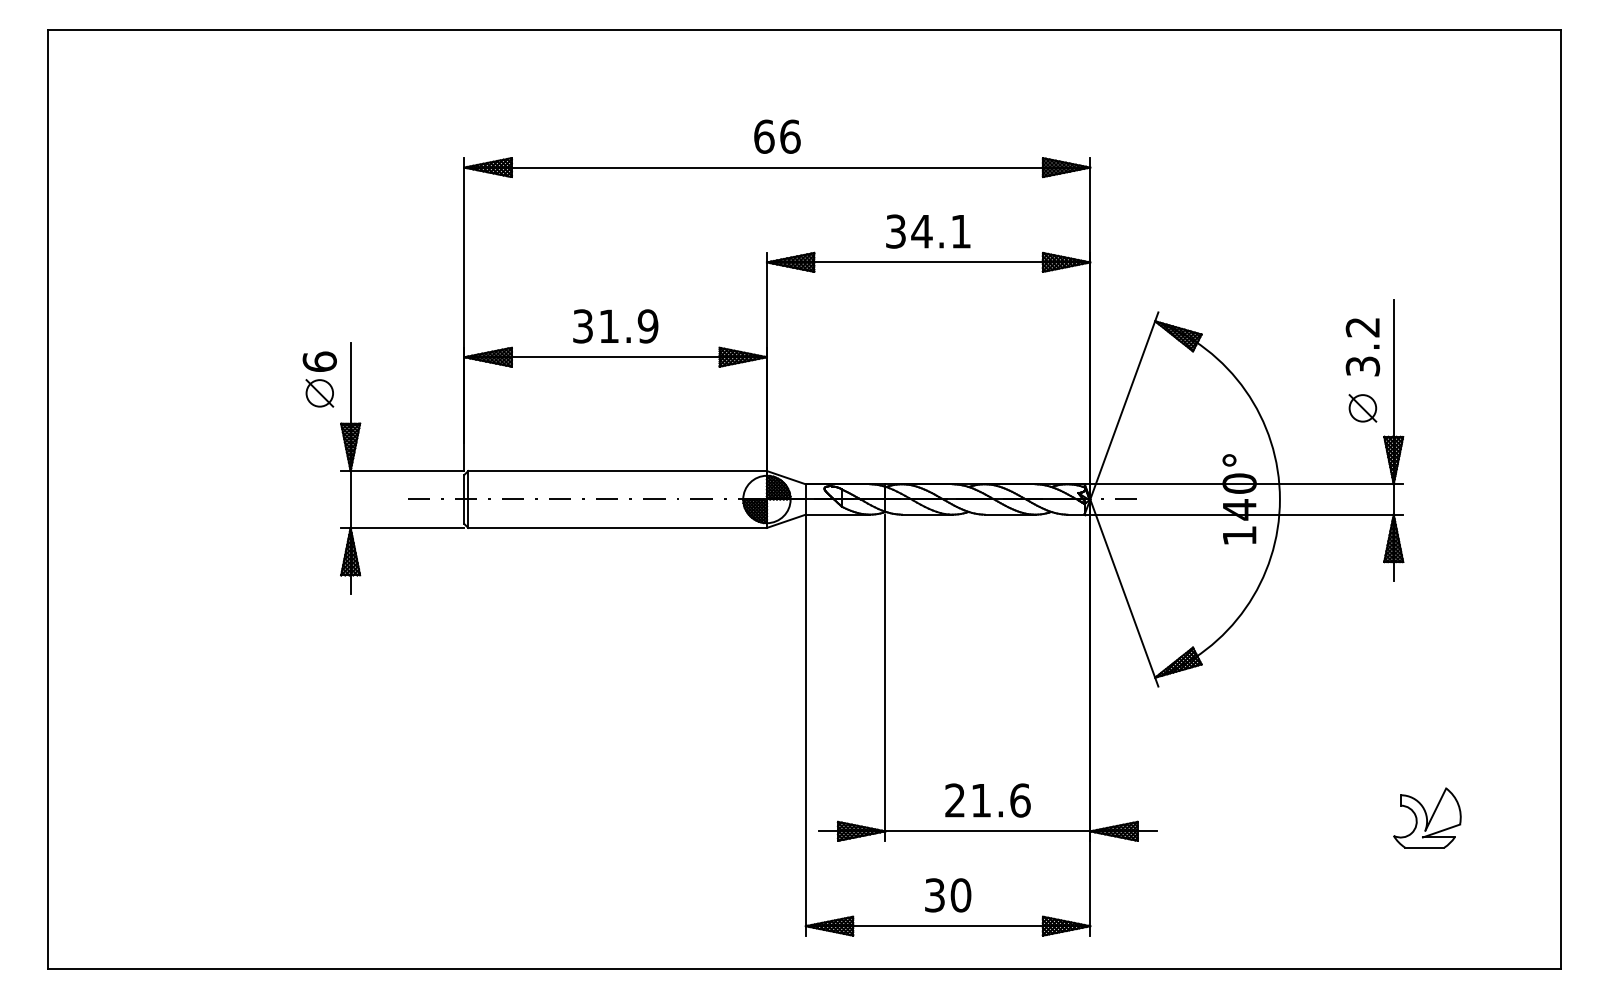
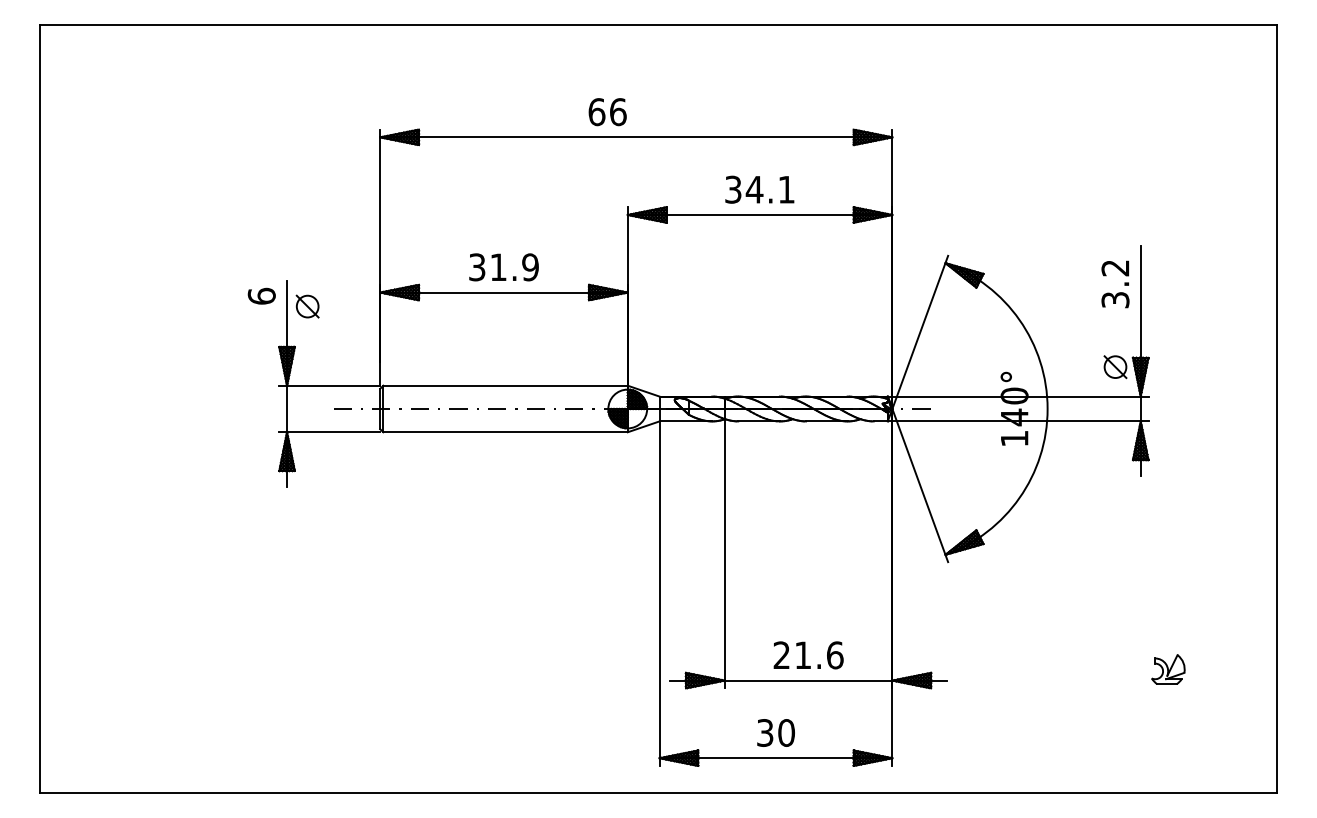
text: (777, 136) -> (607, 111), moved
part: (319, 393) -> (307, 306), moved
part: (1362, 408) -> (1115, 367), moved
part: (1427, 817) -> (1168, 669), size x0.6

